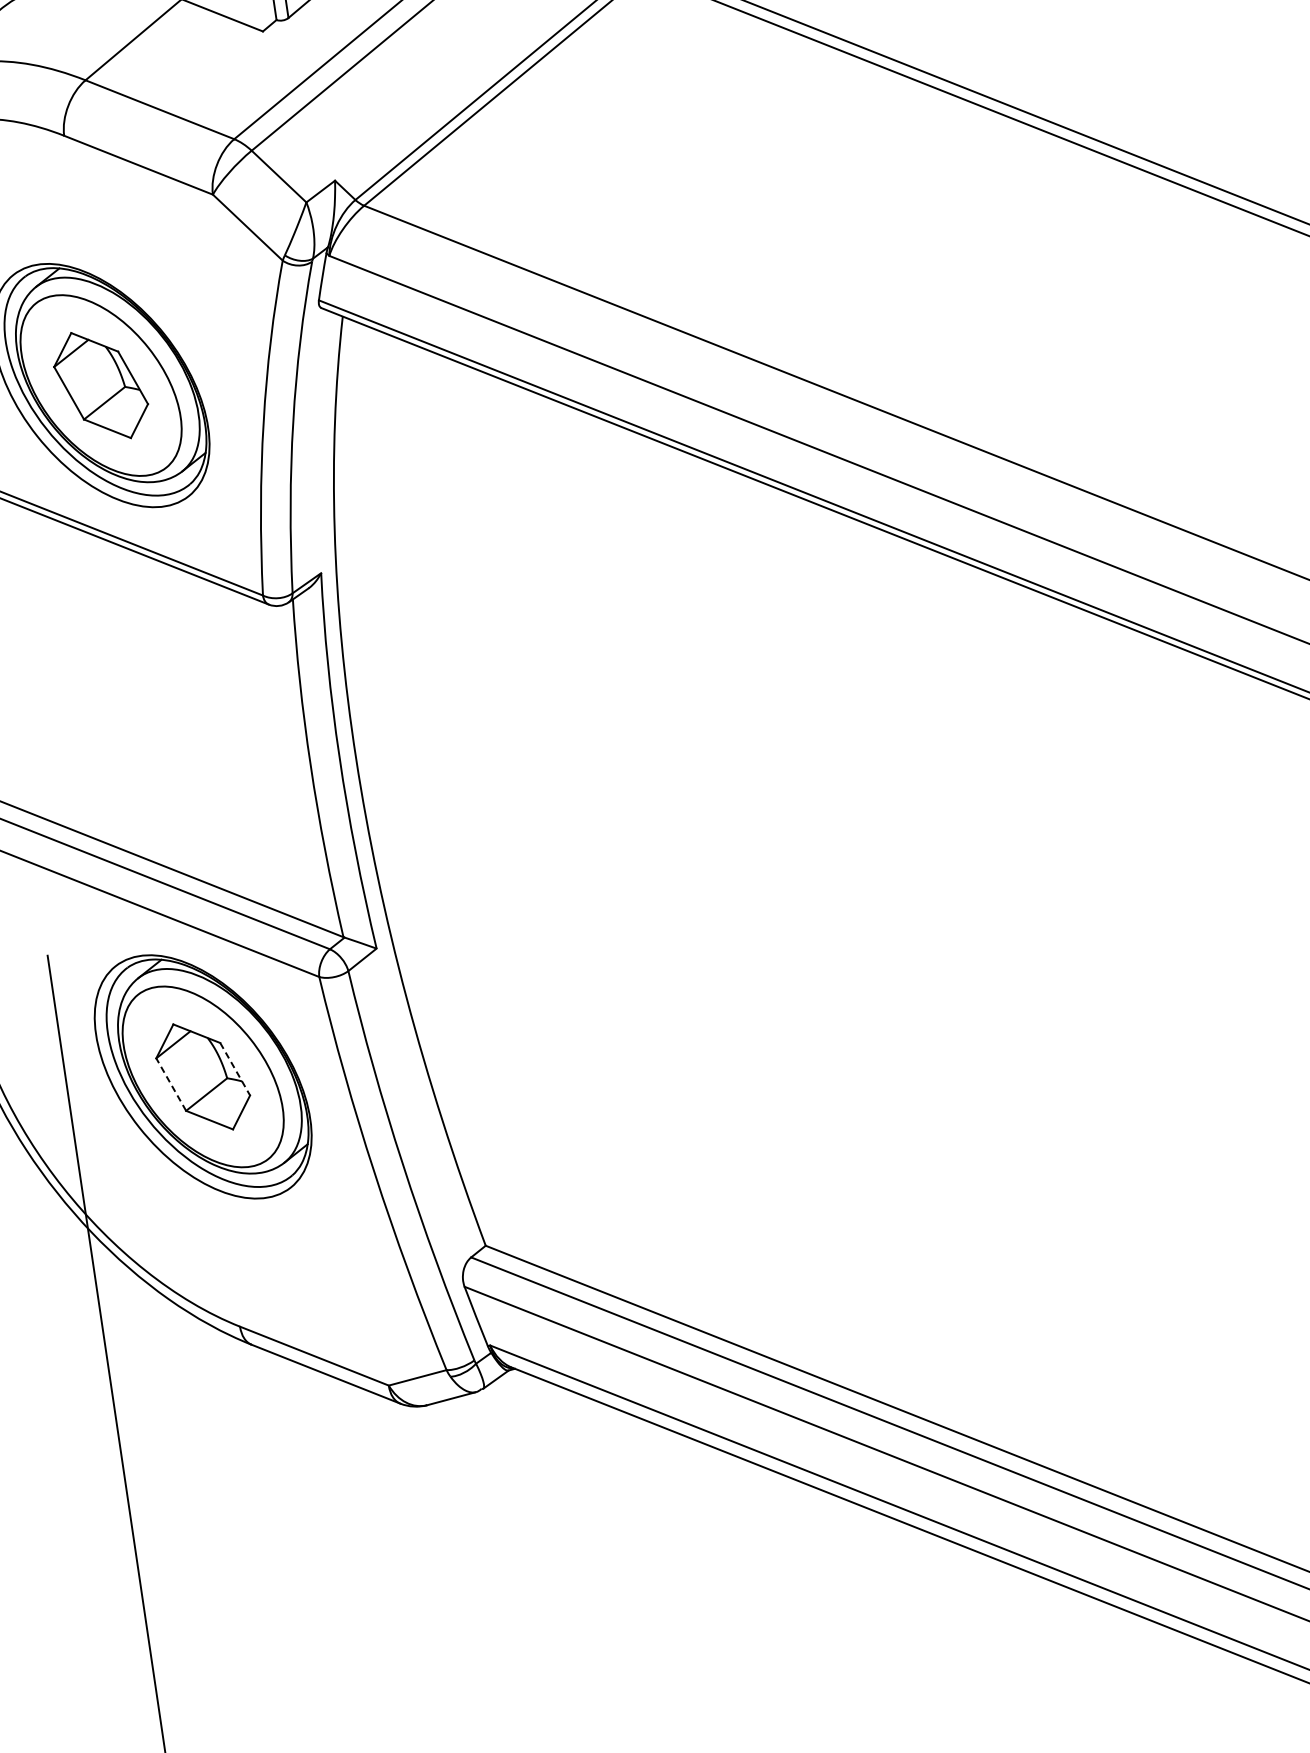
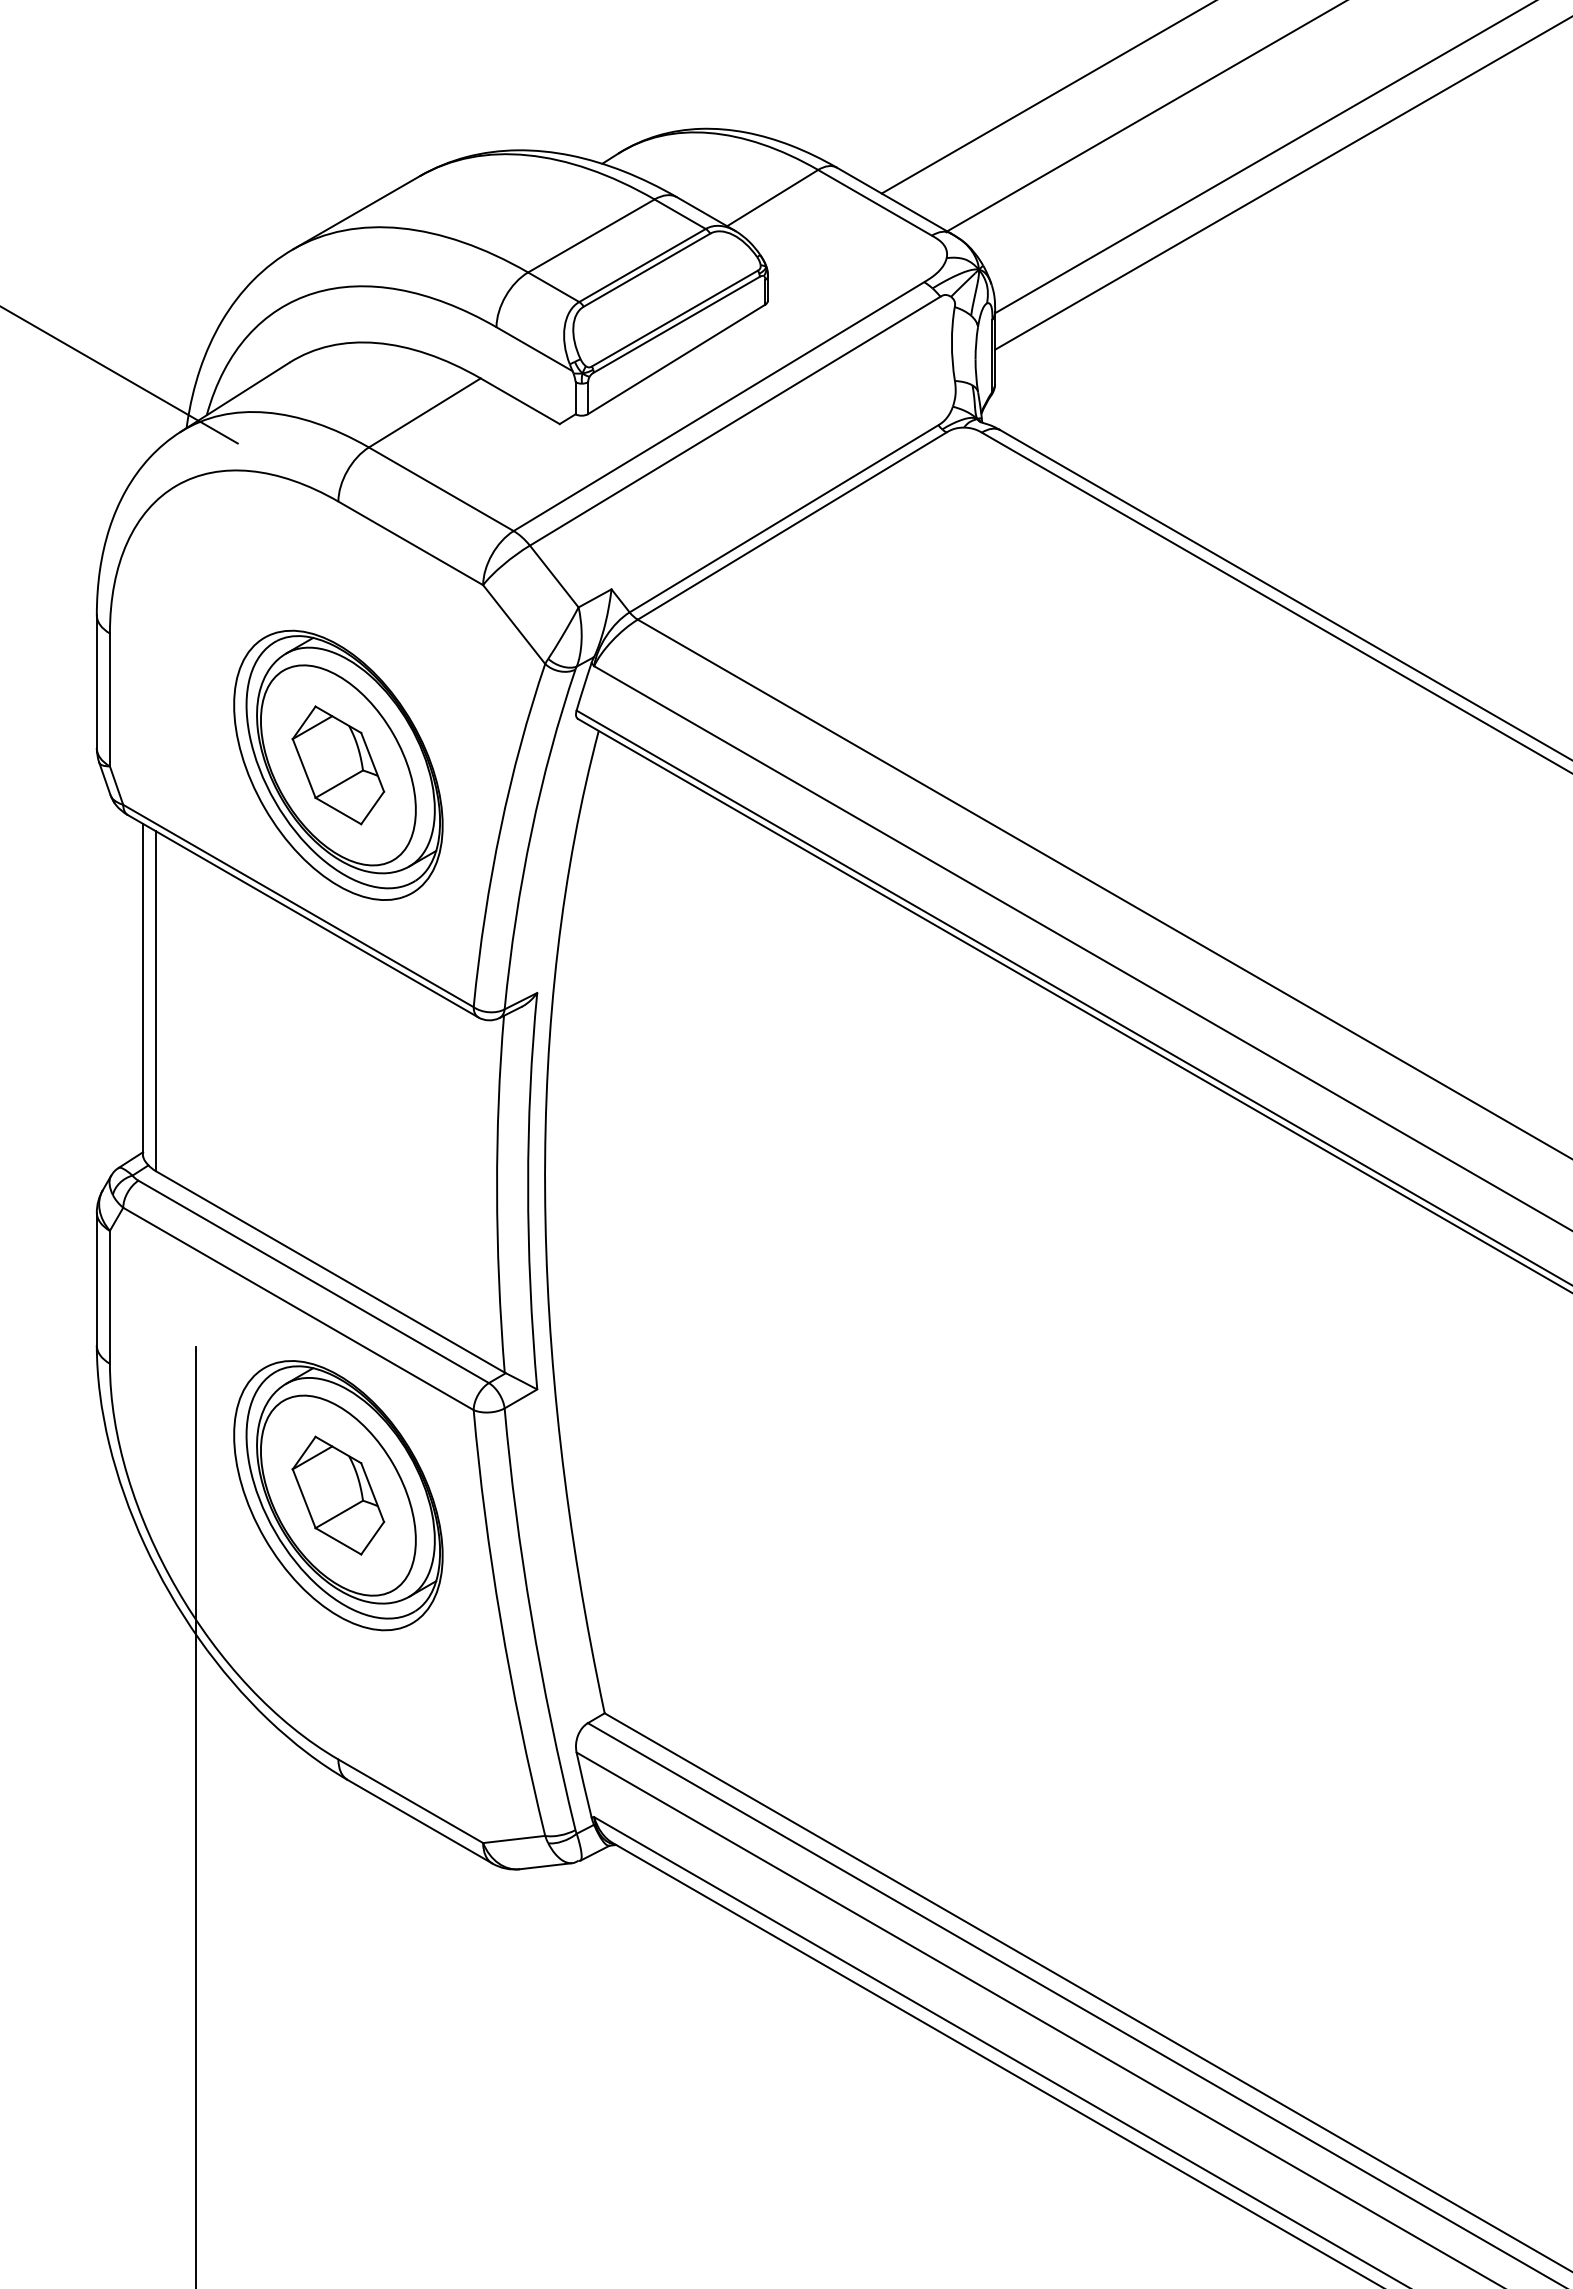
line: (235, 1069) -> (372, 1492), dashed -> solid
line: (171, 1084) -> (304, 1498), dashed -> solid

